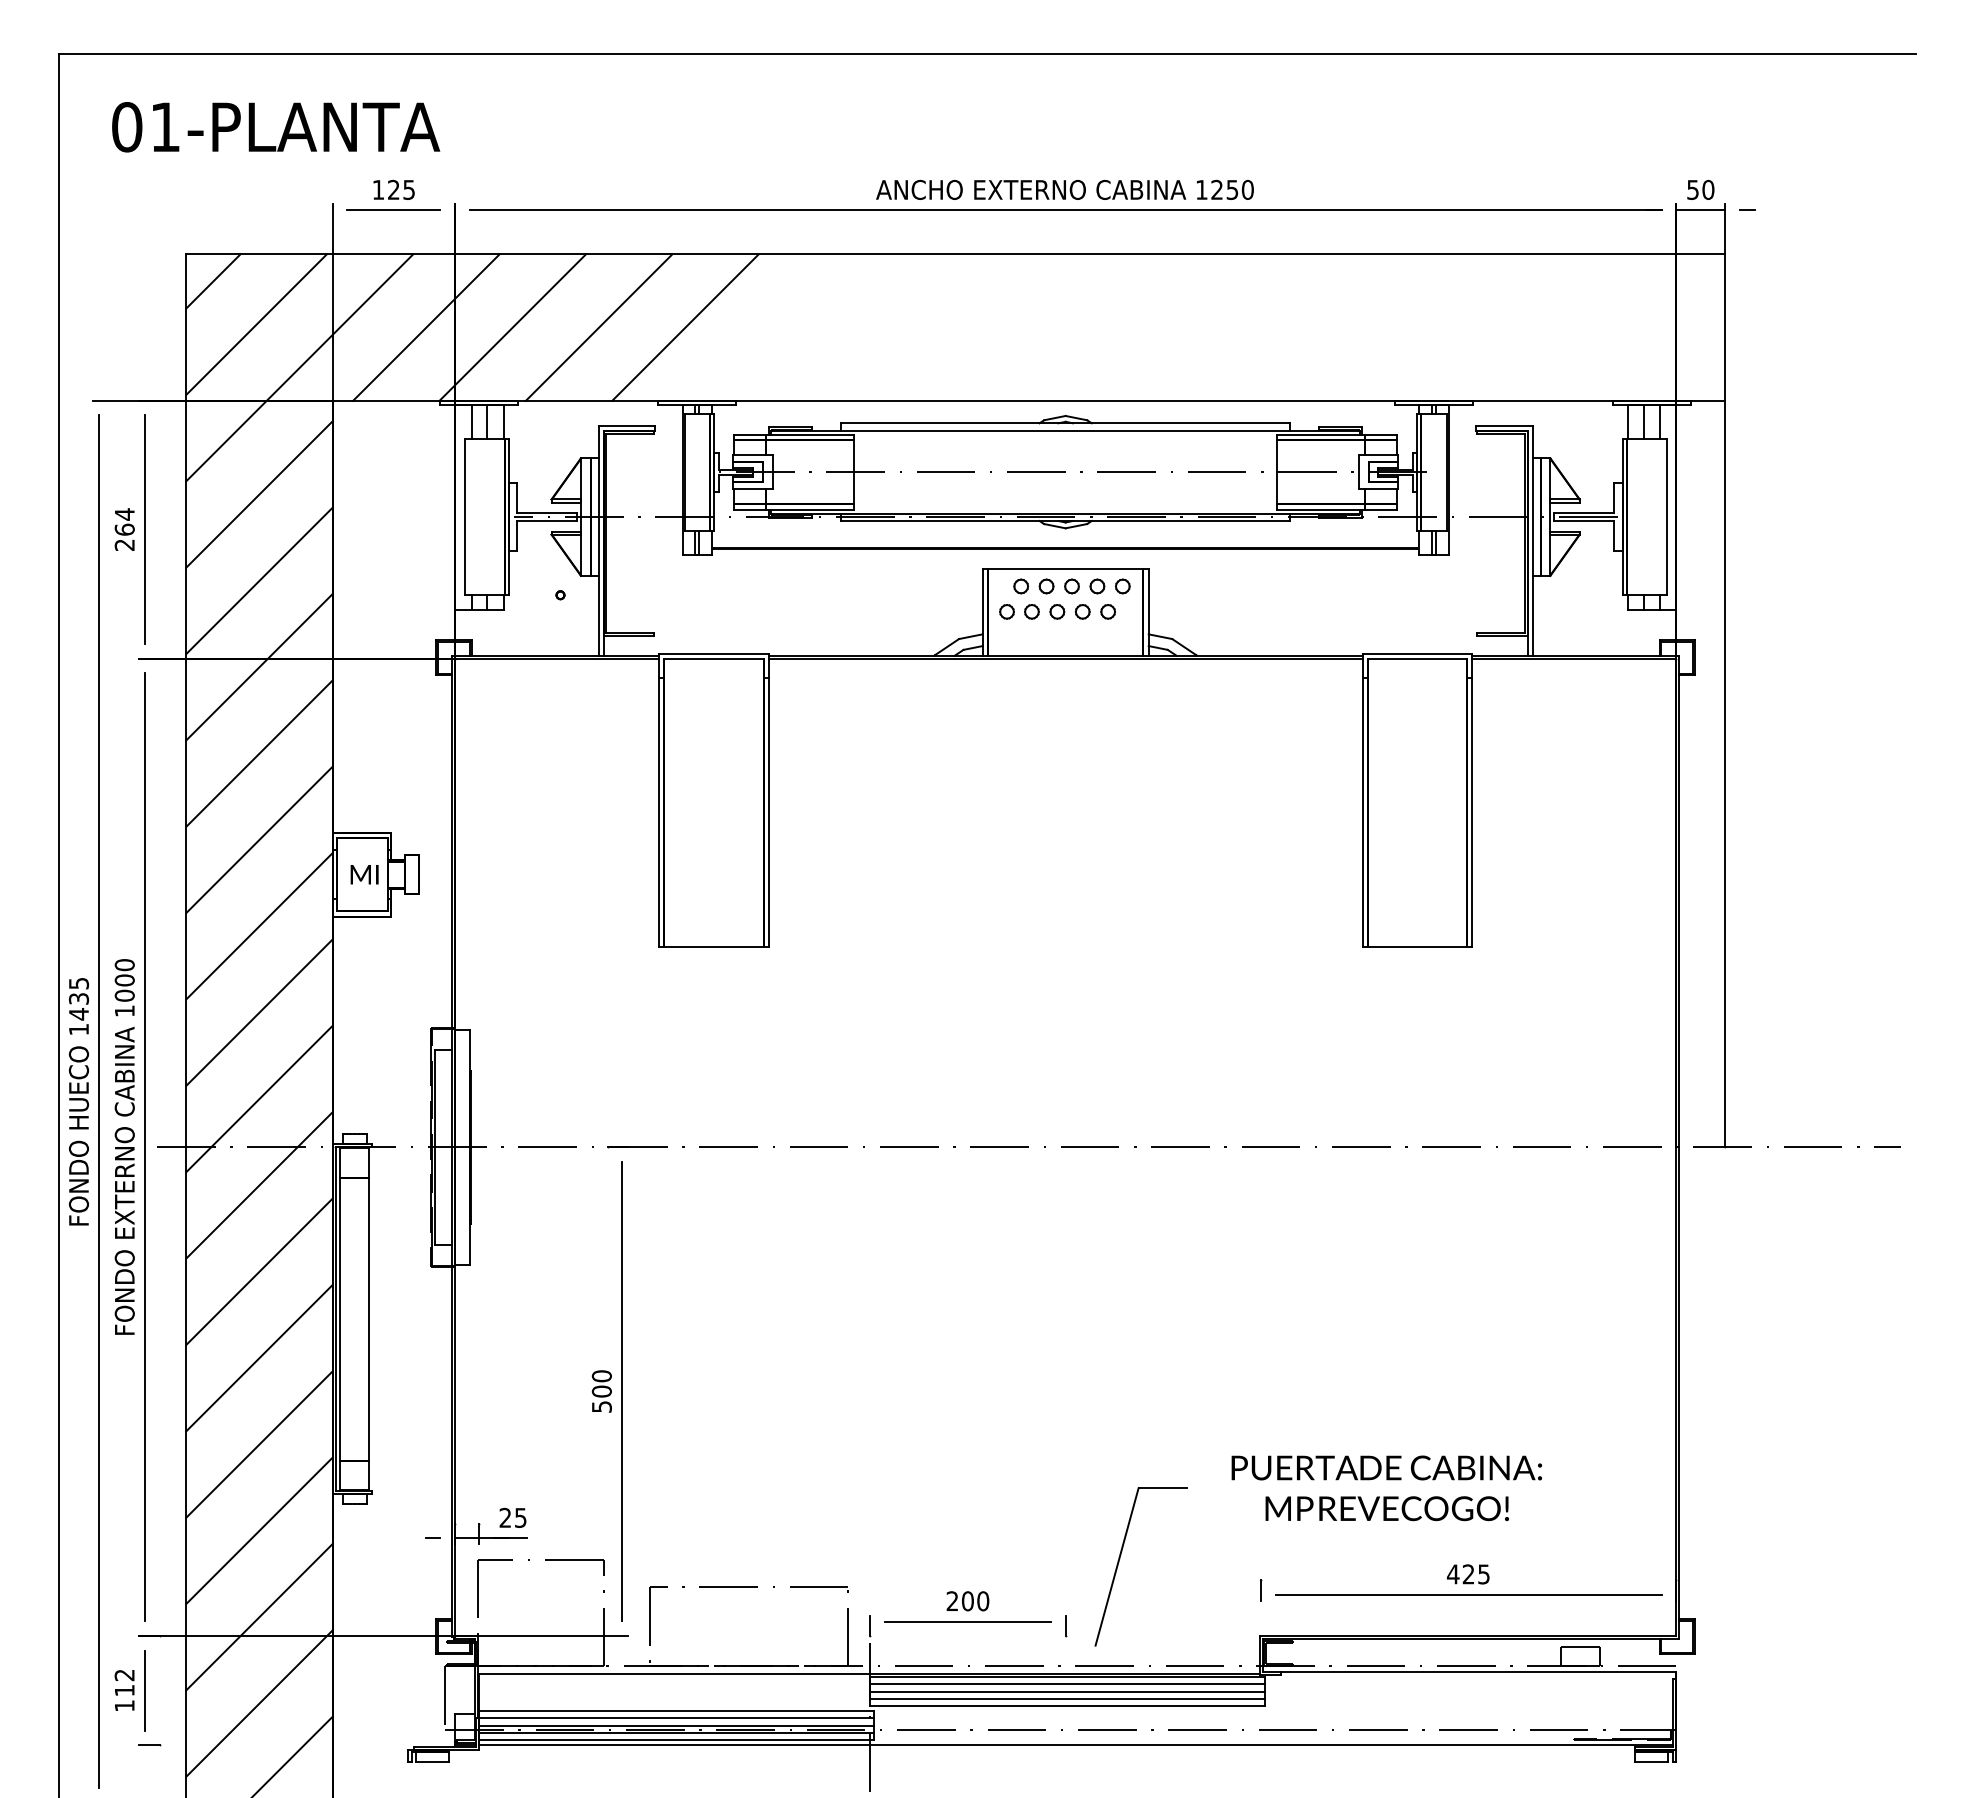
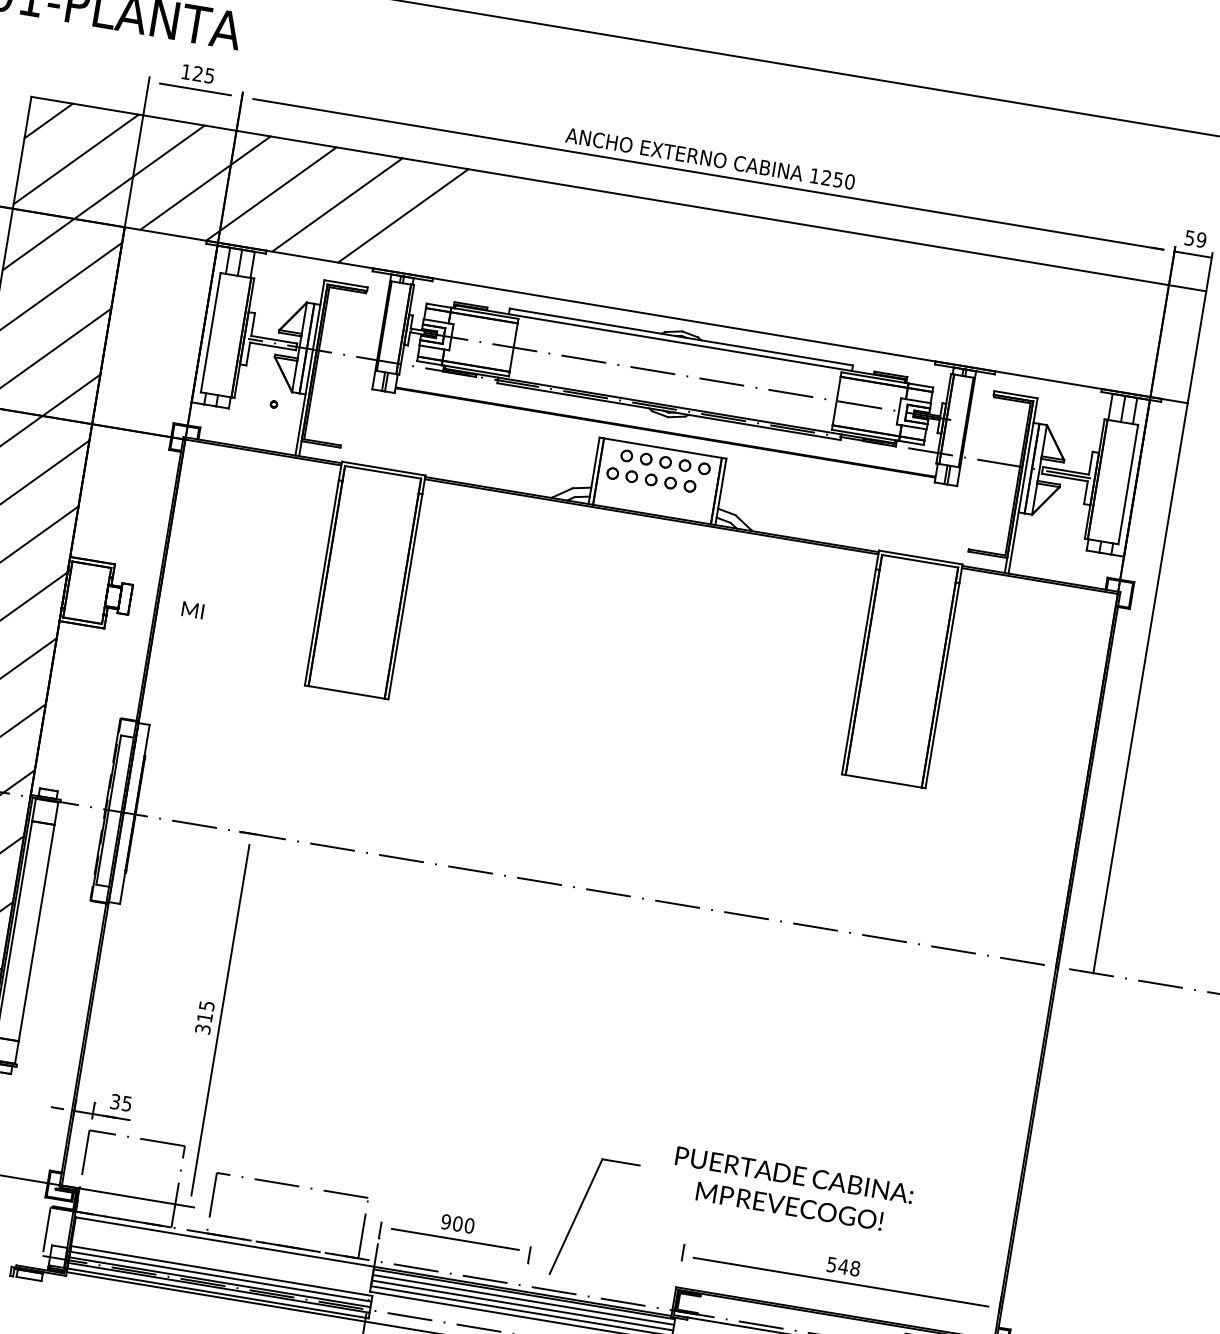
text: (1708, 189) -> (1201, 239), 50 -> 59
text: (364, 874) -> (192, 610), moved
text: (601, 1391) -> (204, 1017), 500 -> 315
text: (505, 1517) -> (115, 1101), 25 -> 35
text: (1467, 1574) -> (842, 1266), 425 -> 548
text: (952, 1601) -> (446, 1222), 200 -> 900

